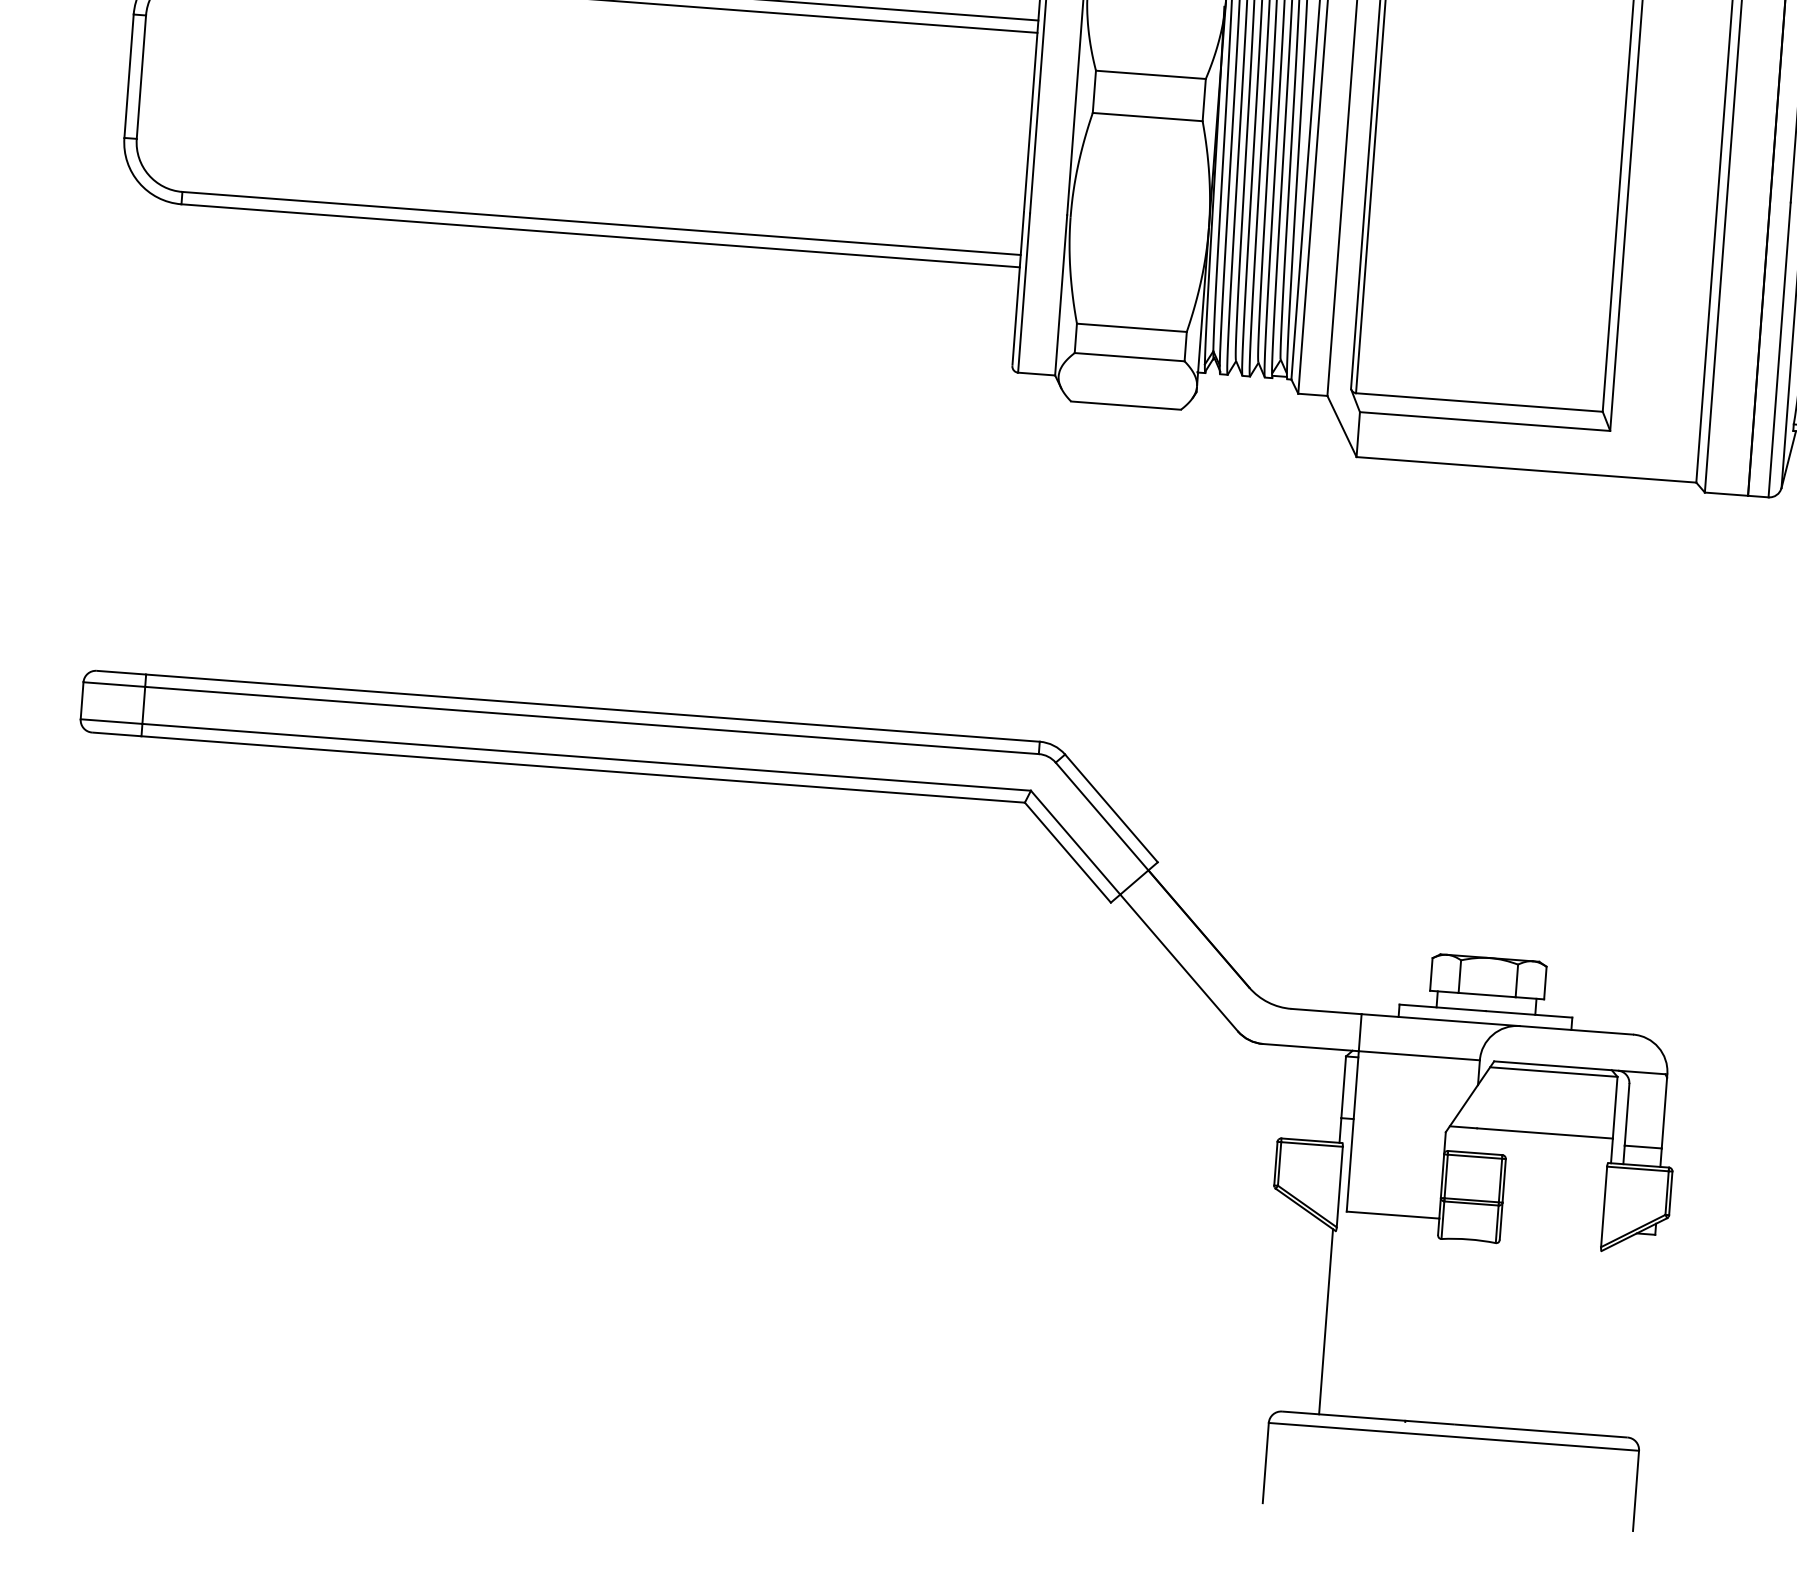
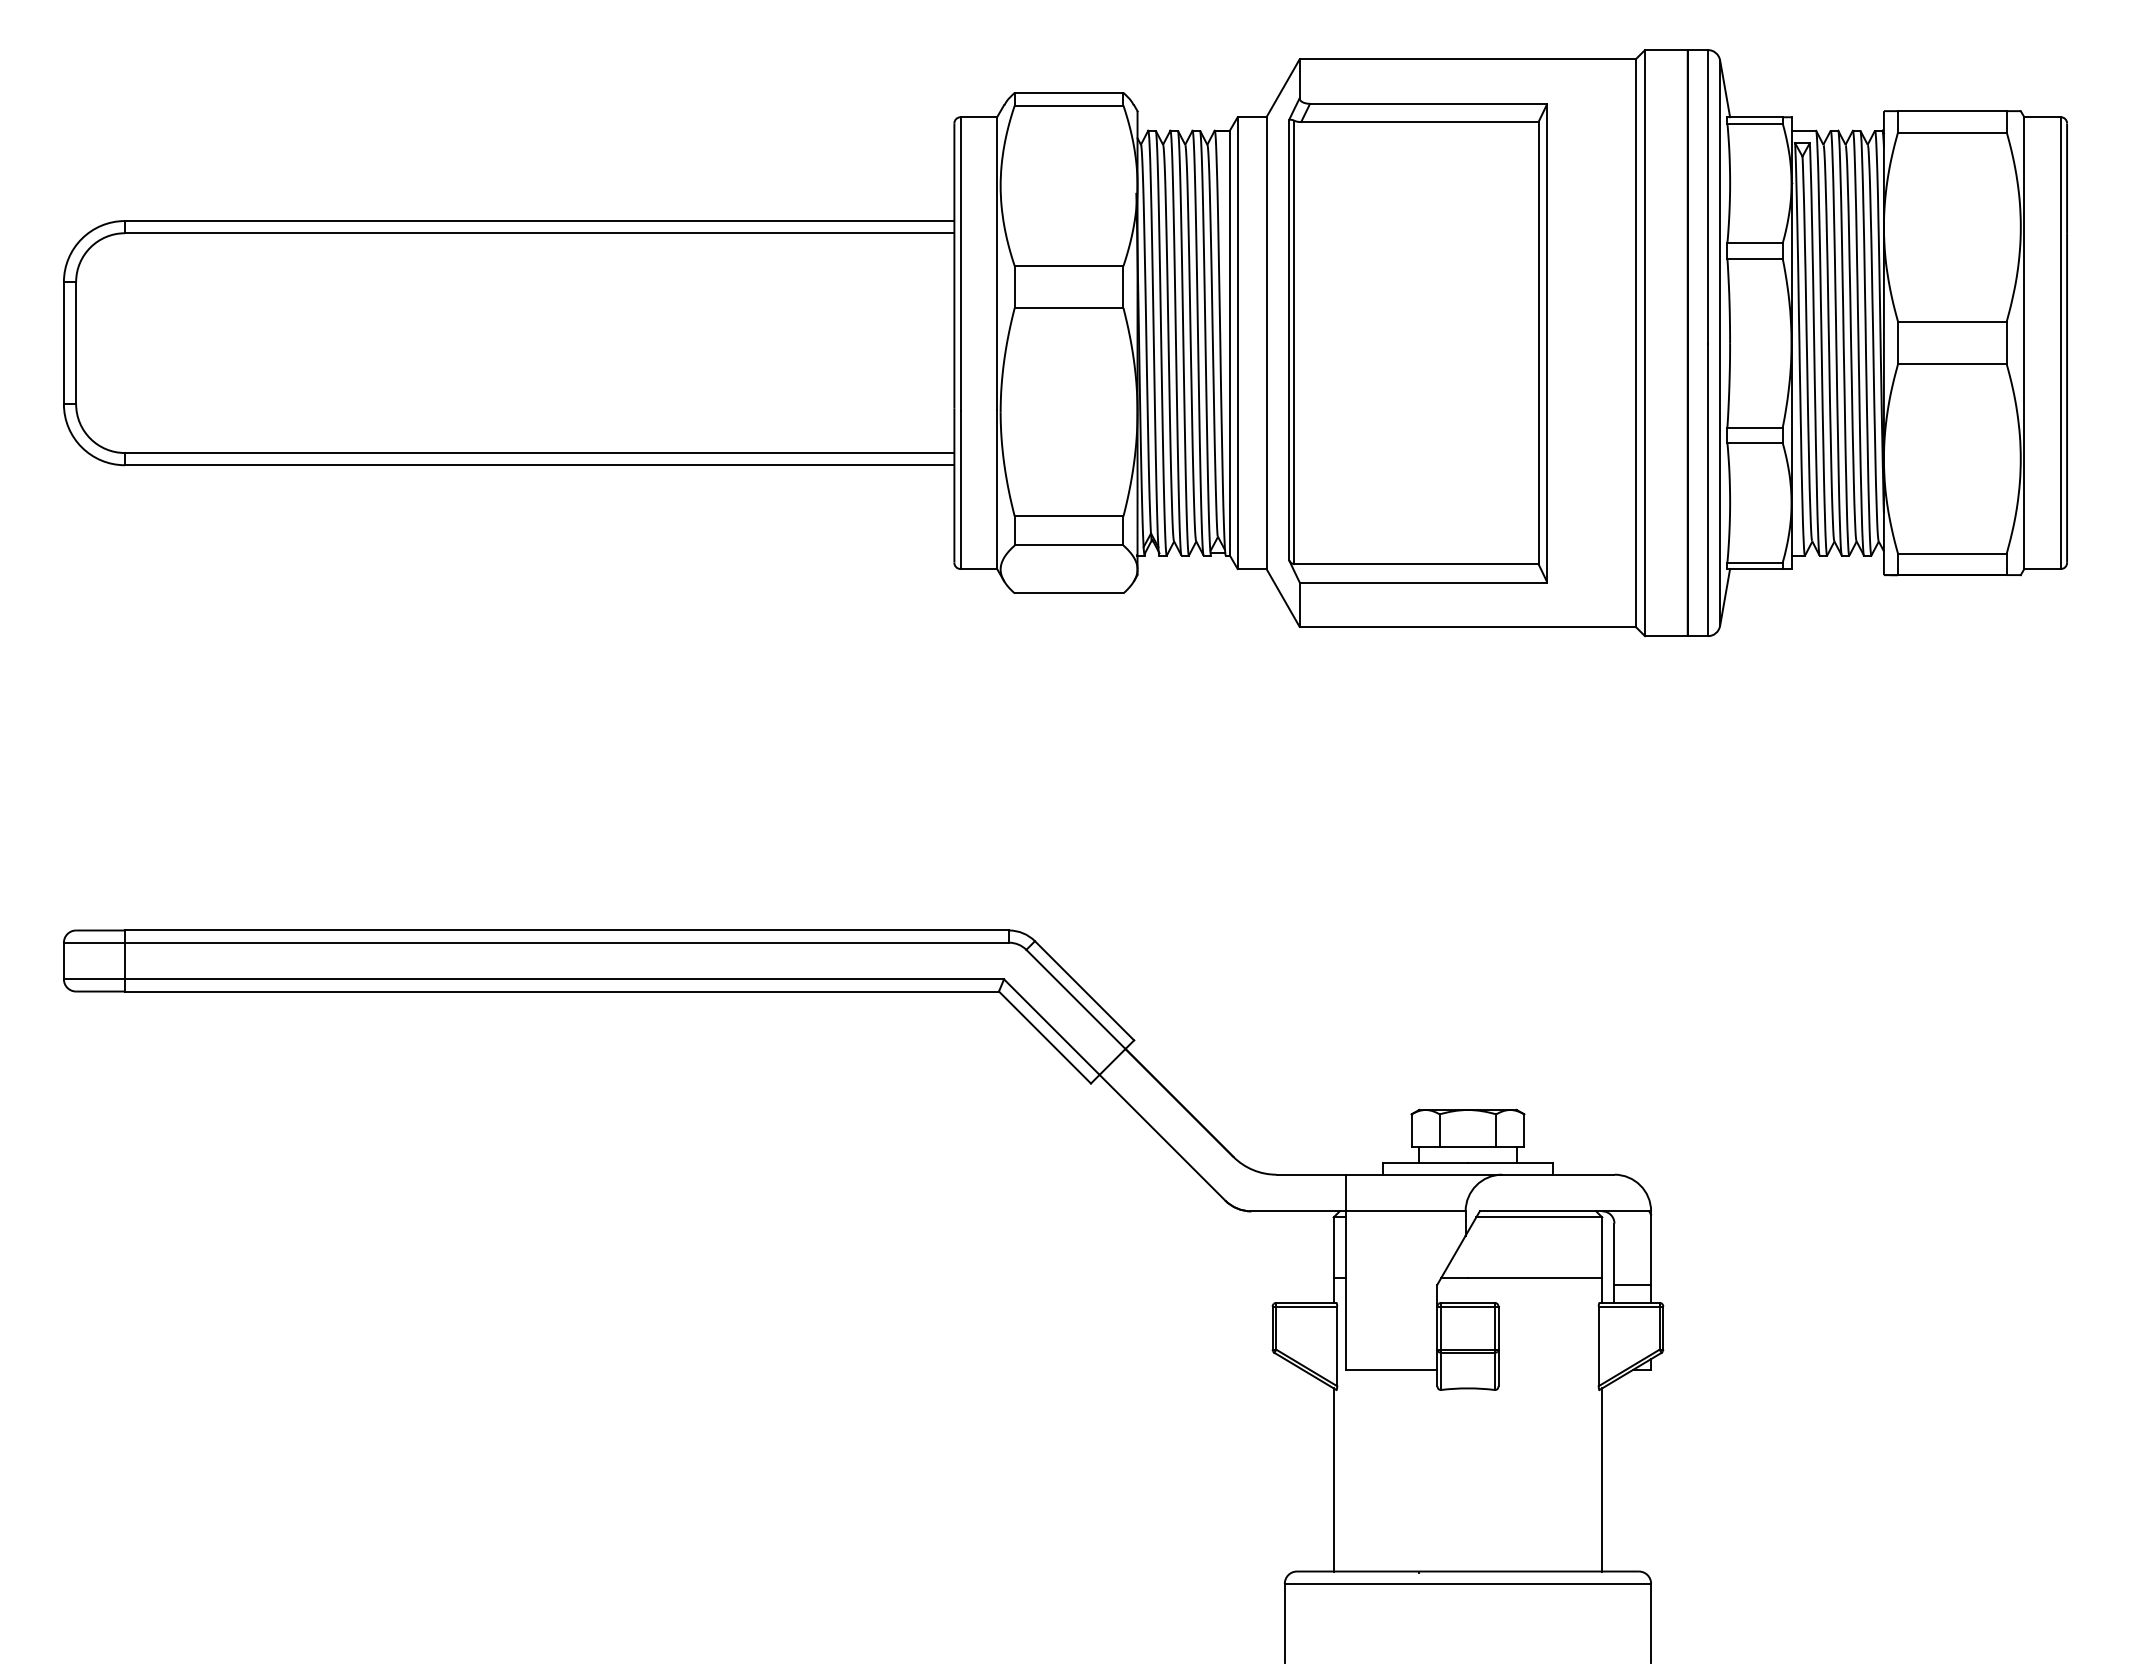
line: (1597, 1341) -> (1602, 1479), added

